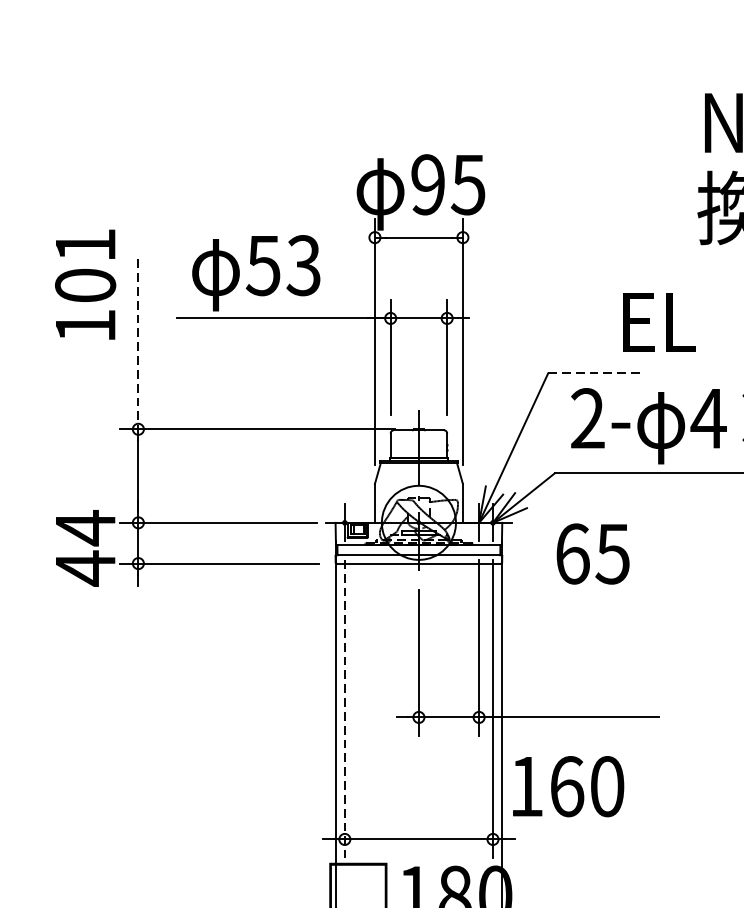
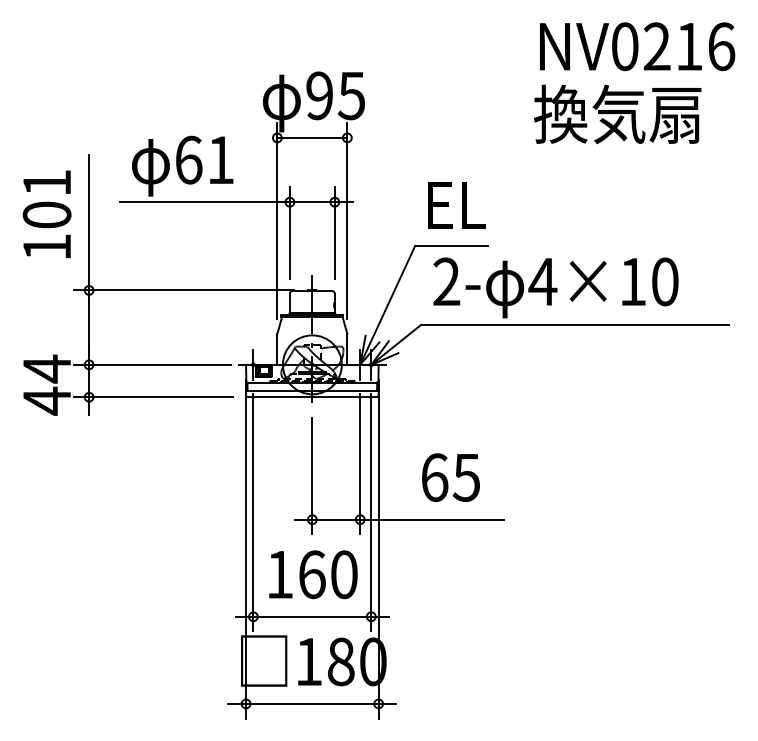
text: (282, 264) -> (203, 159), 53 -> 61
text: (84, 284) -> (46, 214), moved
text: (659, 322) -> (456, 205), moved
line: (138, 343) -> (89, 222), dashed -> solid
line: (593, 372) -> (451, 245), dashed -> solid
text: (592, 553) -> (450, 477), moved
line: (344, 708) -> (253, 512), dashed -> solid
text: (568, 786) -> (313, 574), moved

